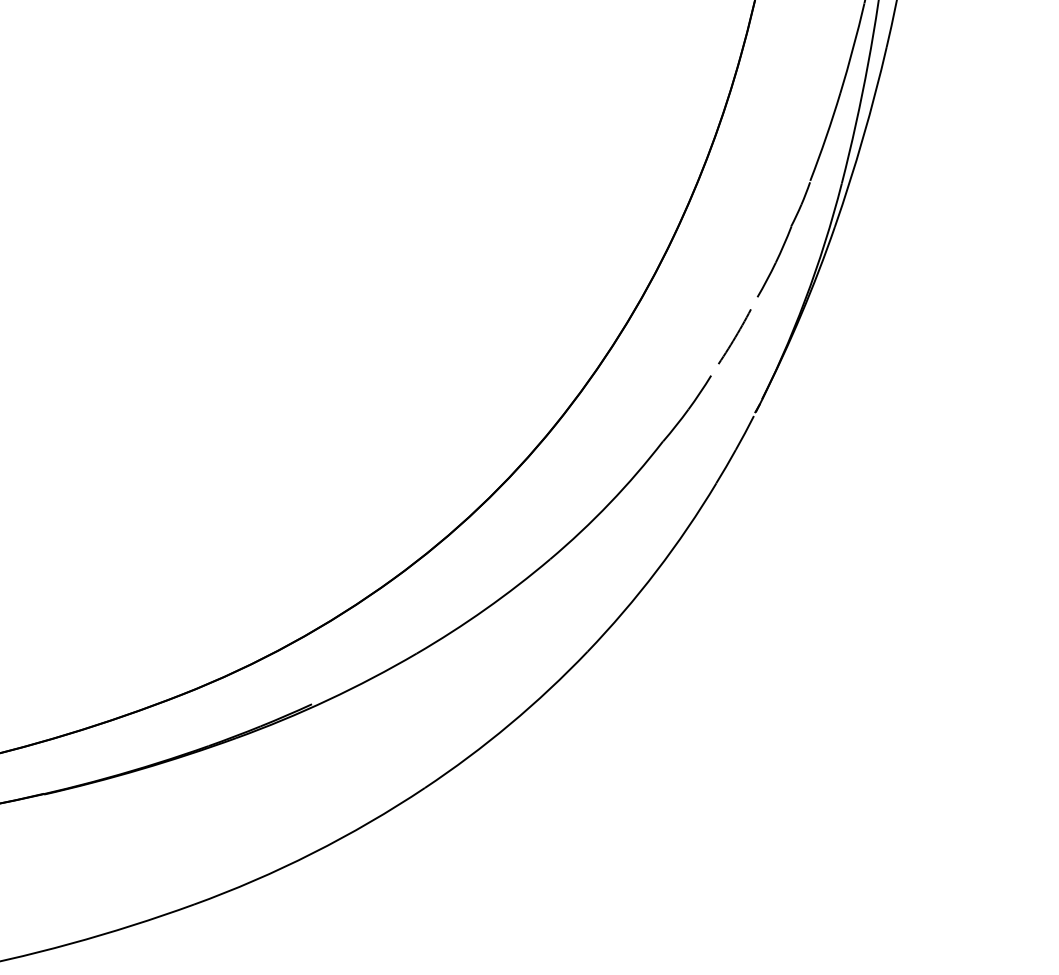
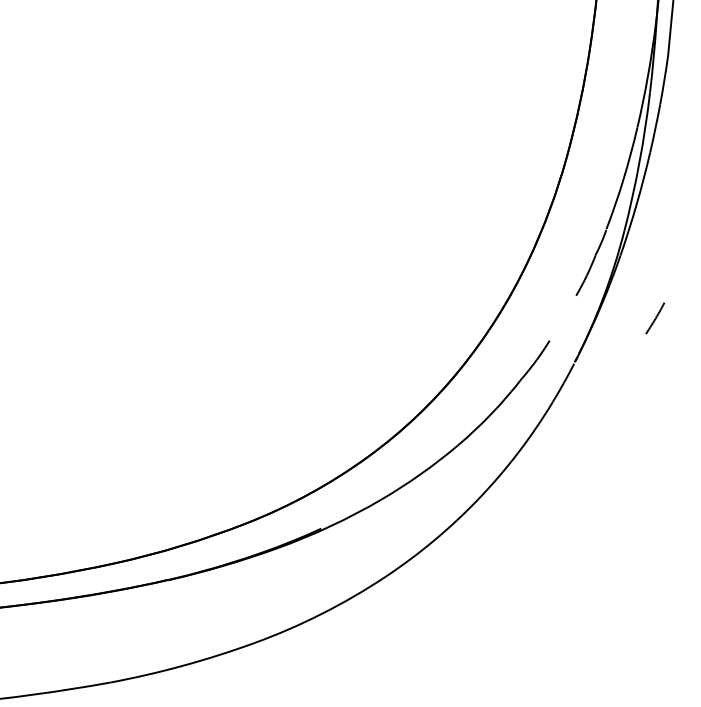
line: (735, 336) -> (655, 318), moved

